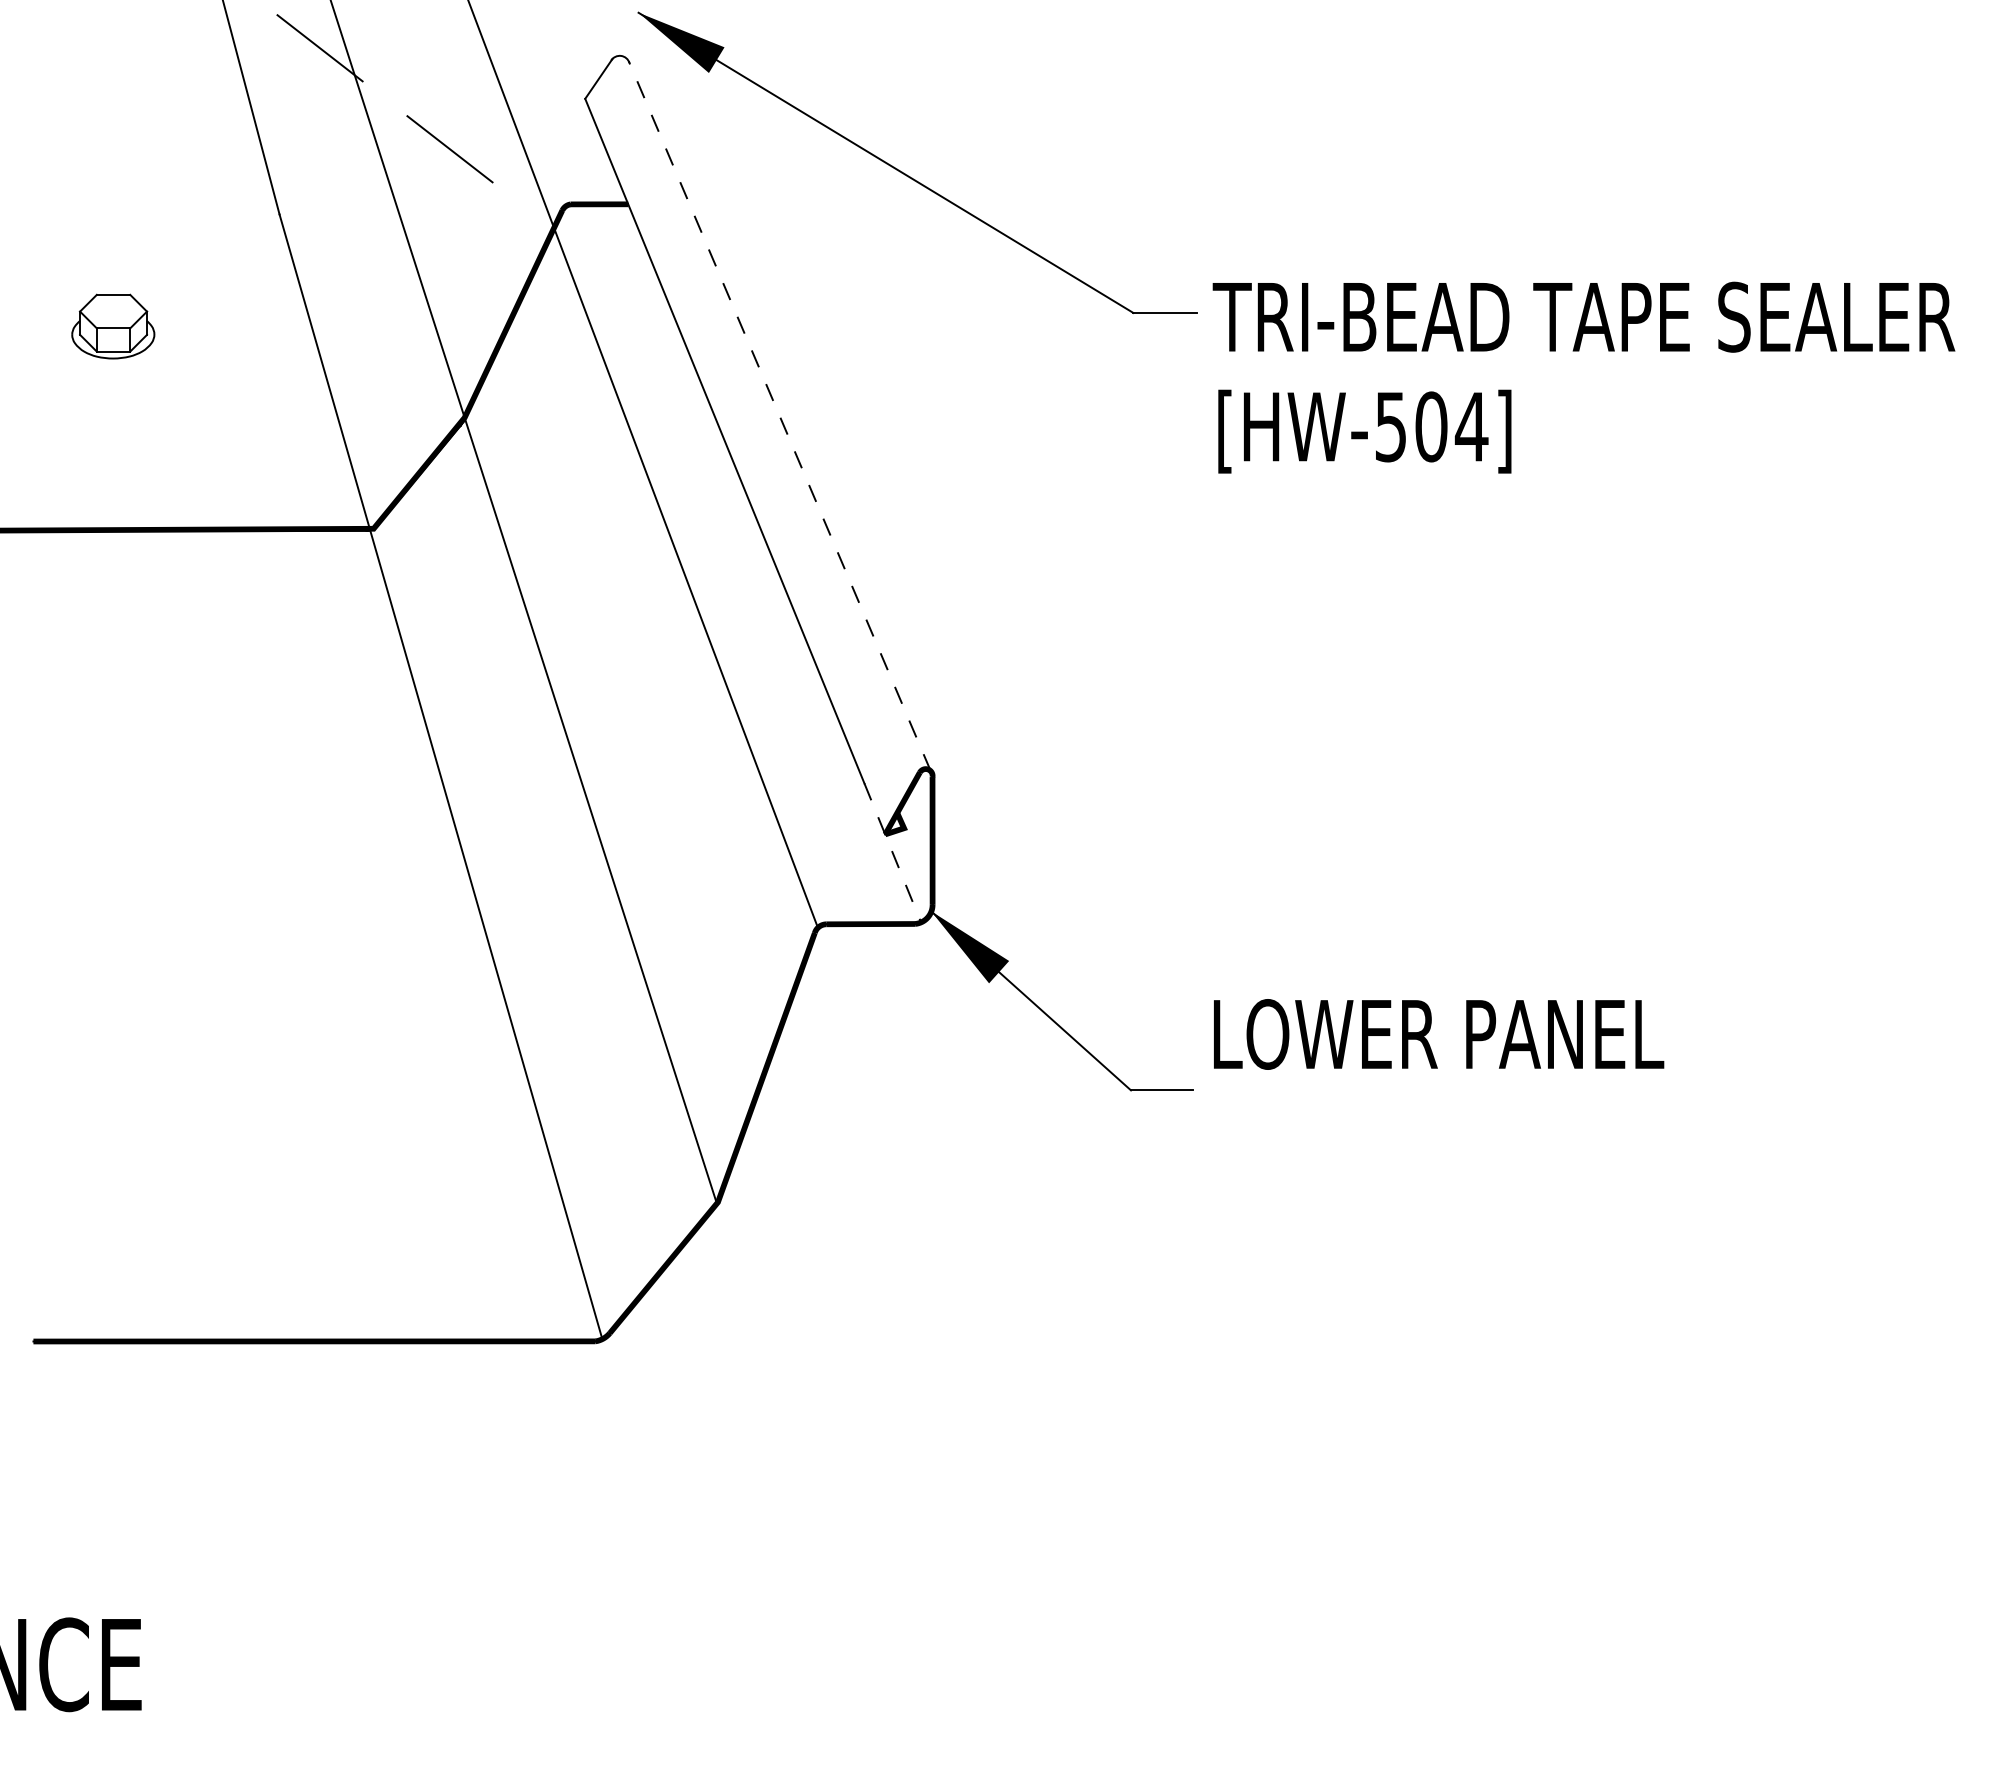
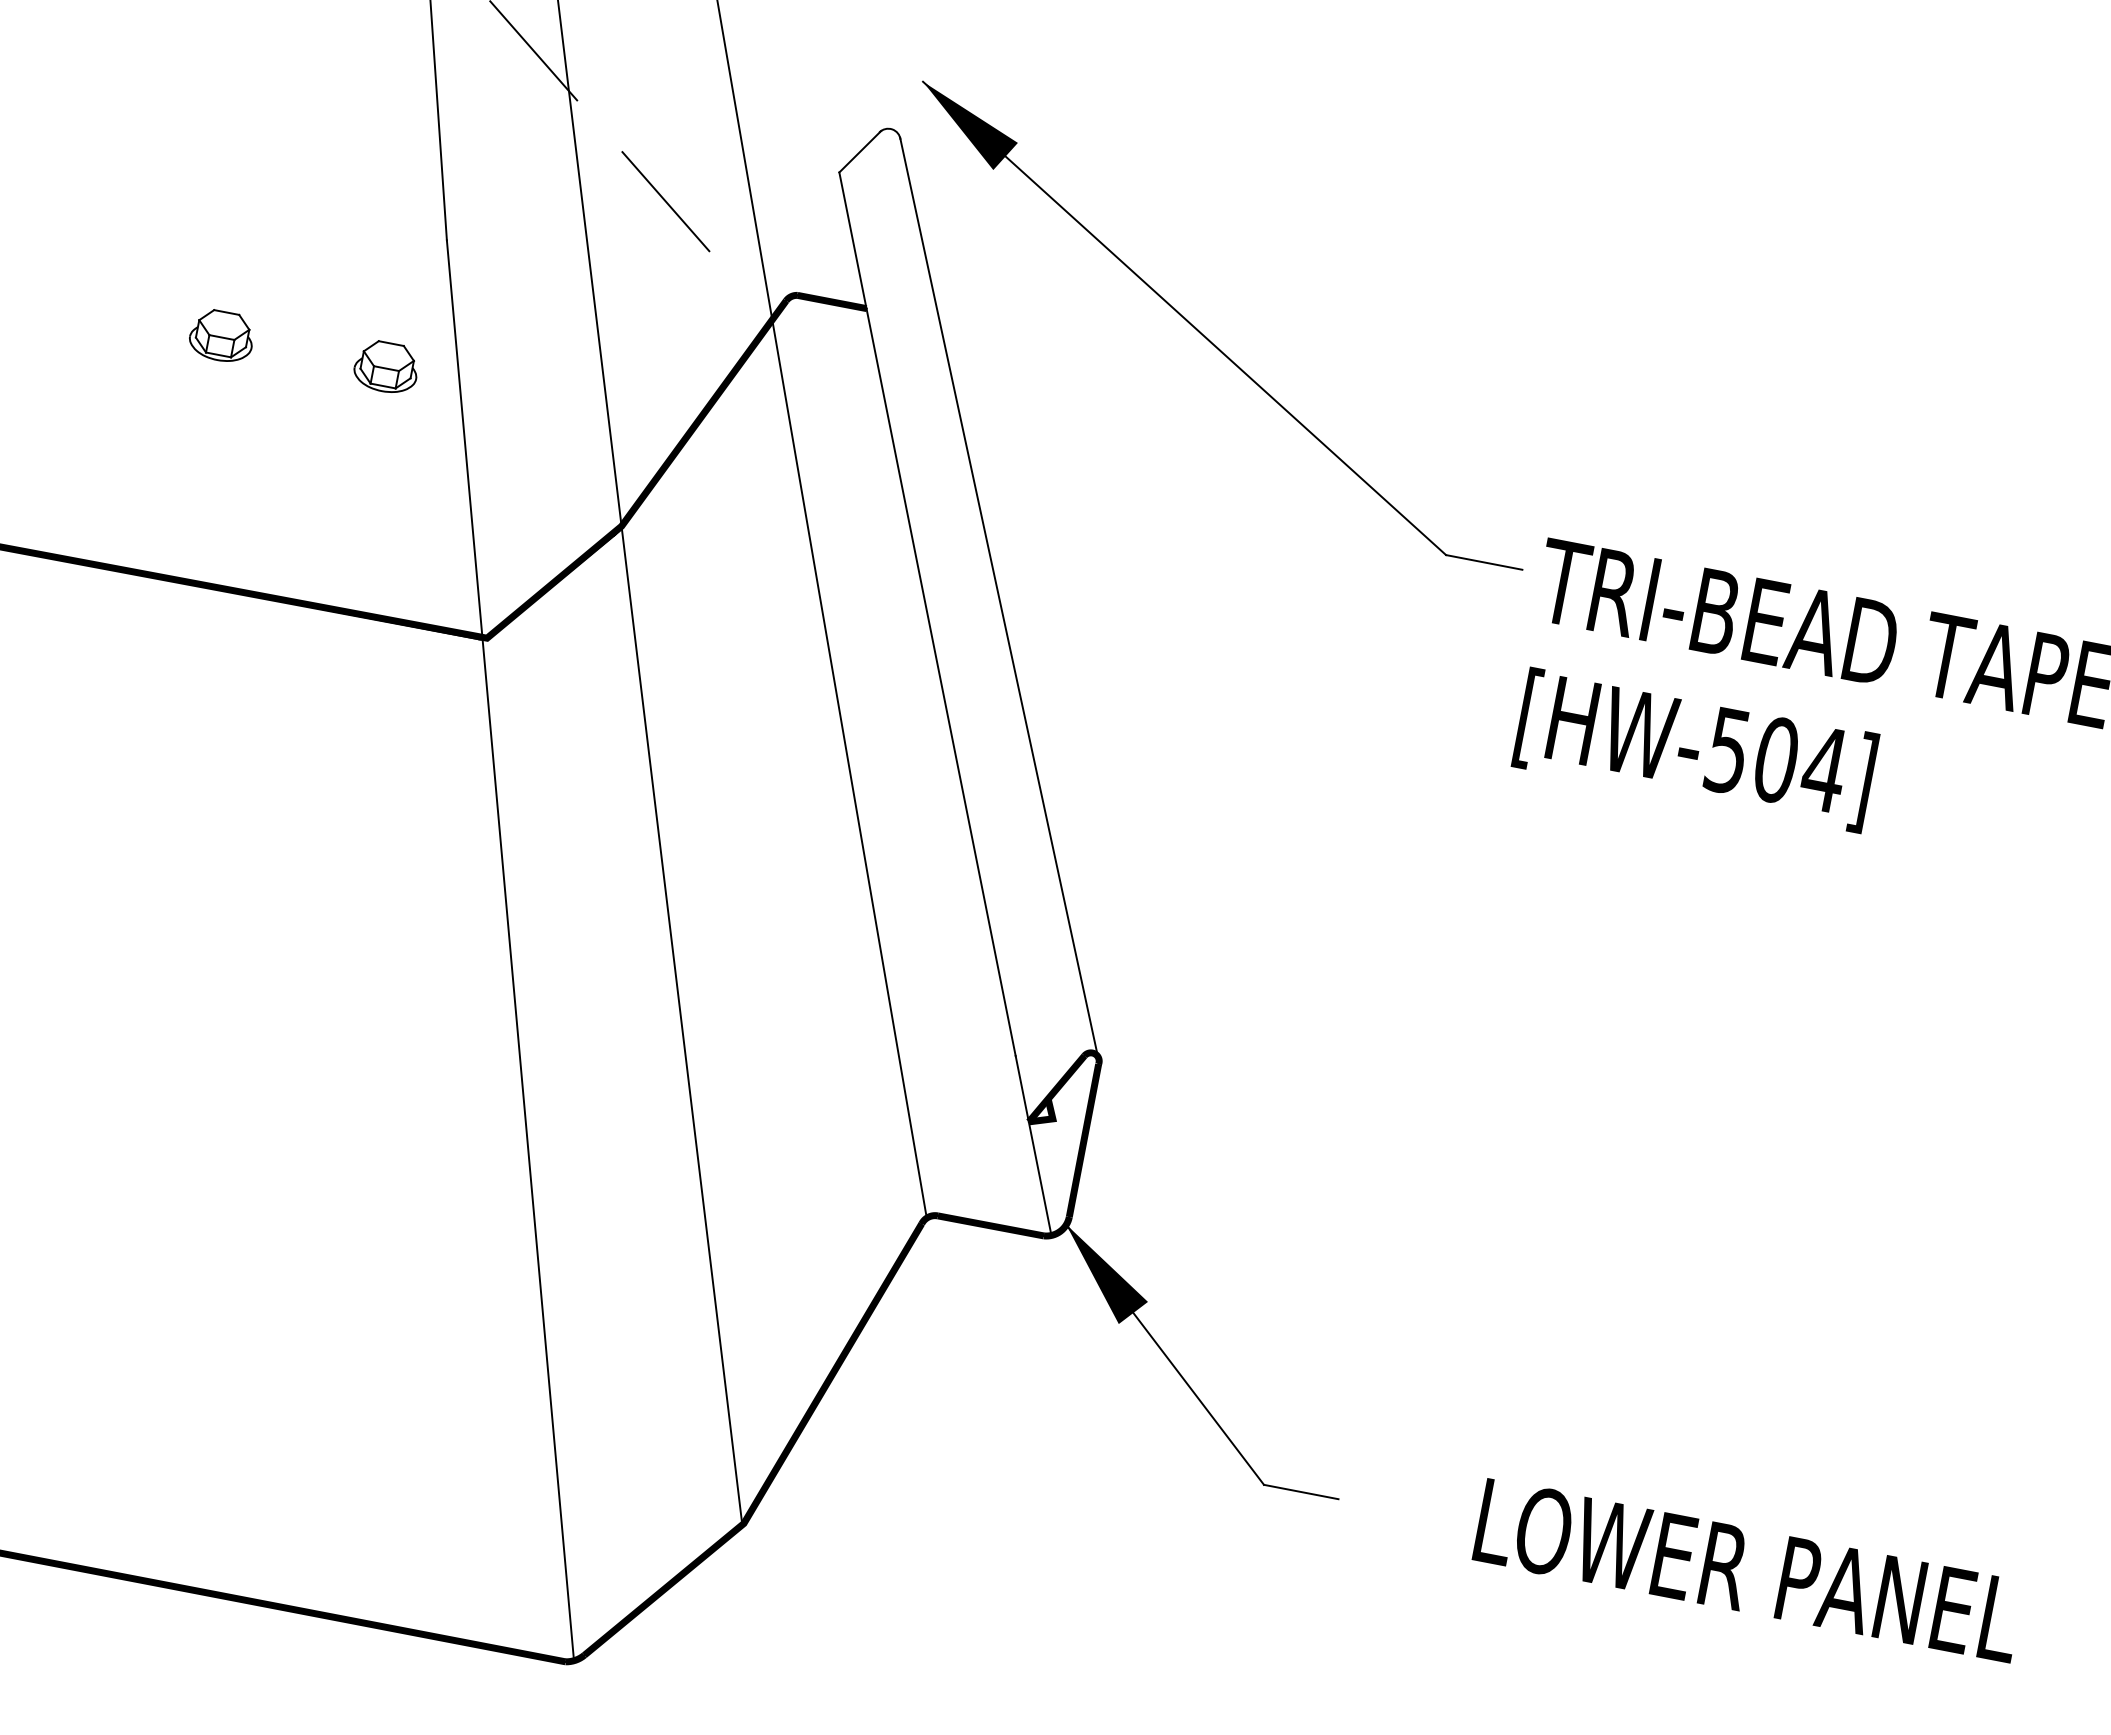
part: (250, 325) -> (386, 366), added
part: (112, 326) -> (221, 335), size x0.62
line: (779, 416) -> (998, 597), dashed -> solid
line: (892, 852) -> (1033, 1145), dashed -> solid
text: (1439, 1034) -> (1749, 1570), moved

